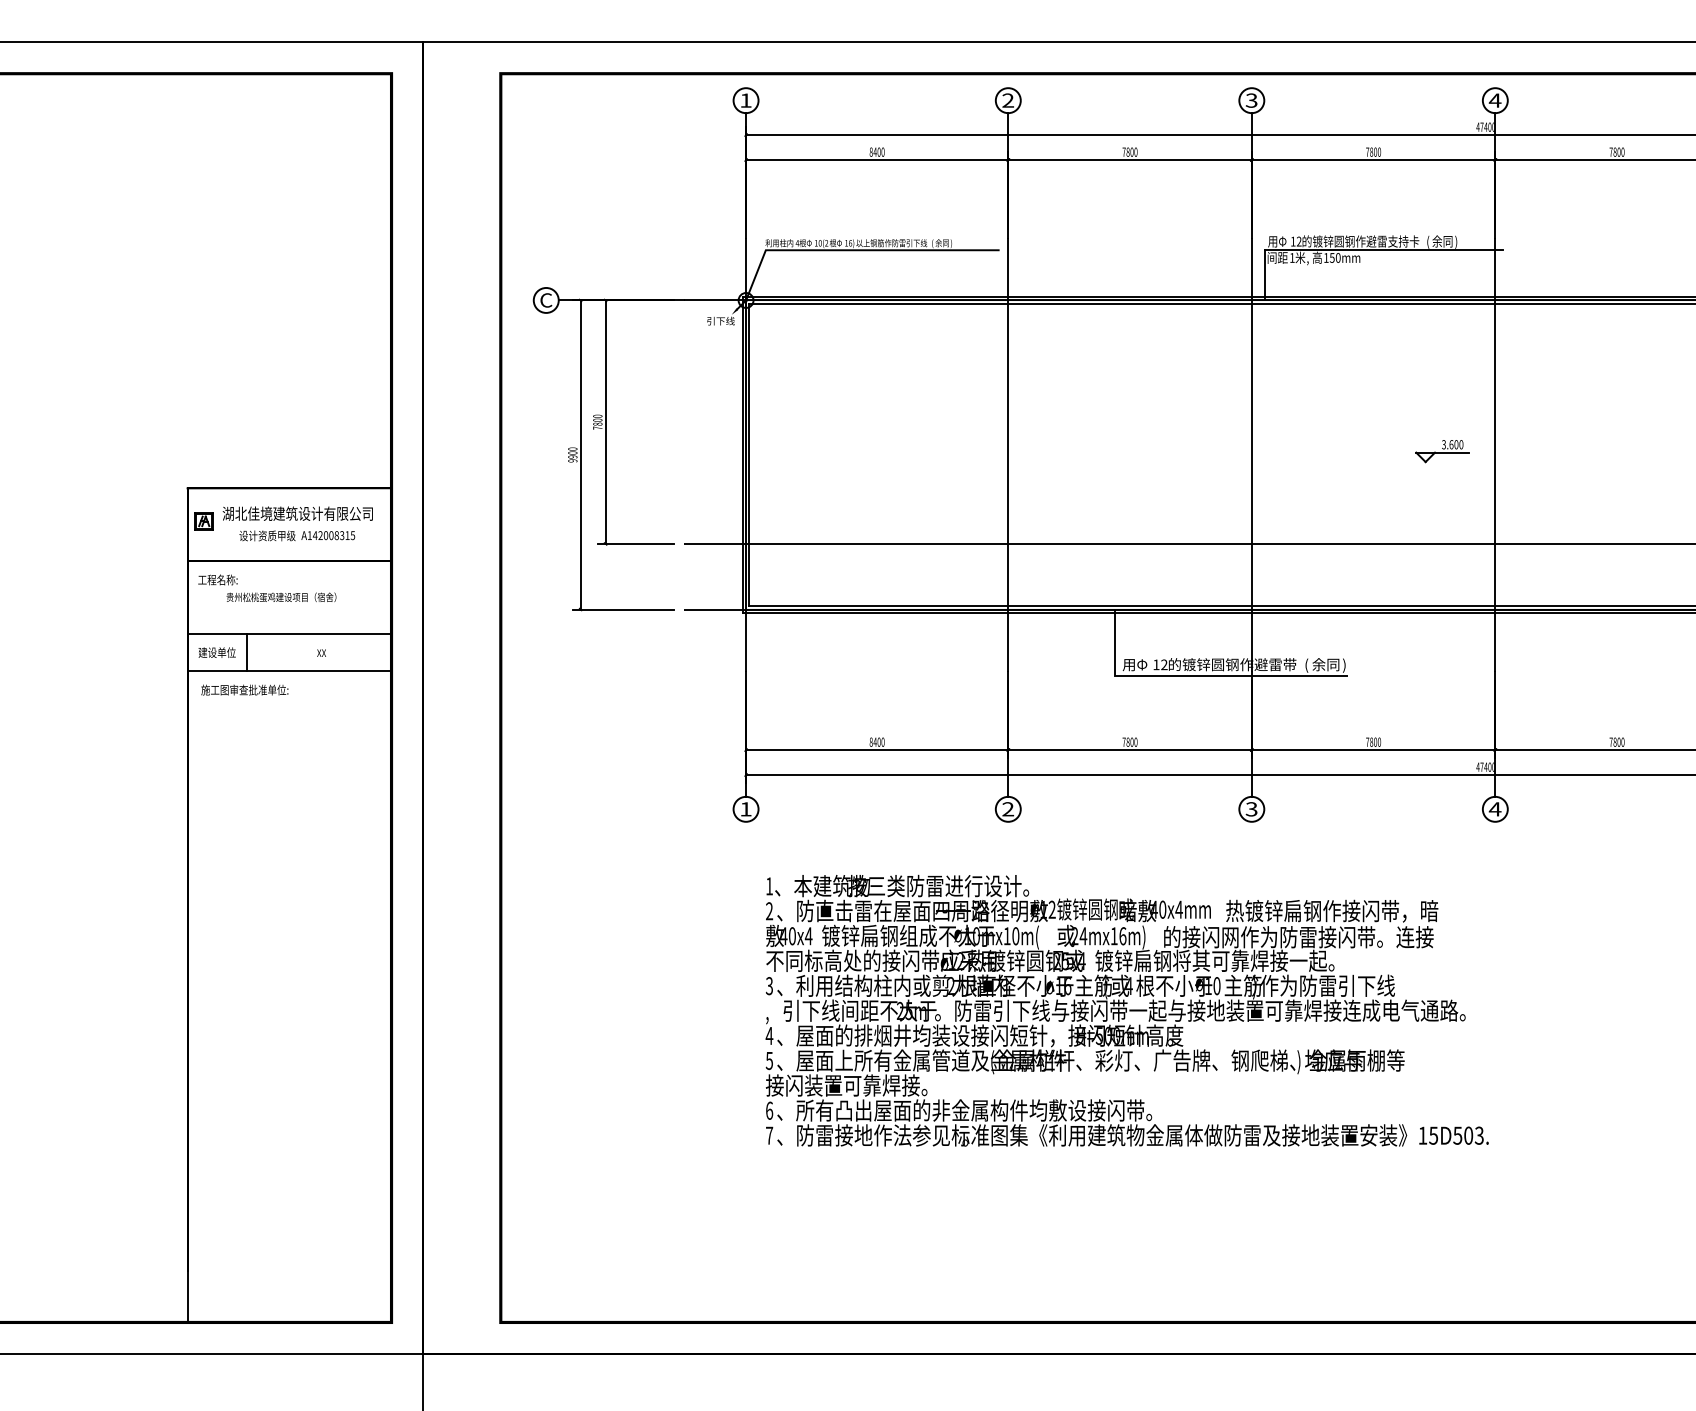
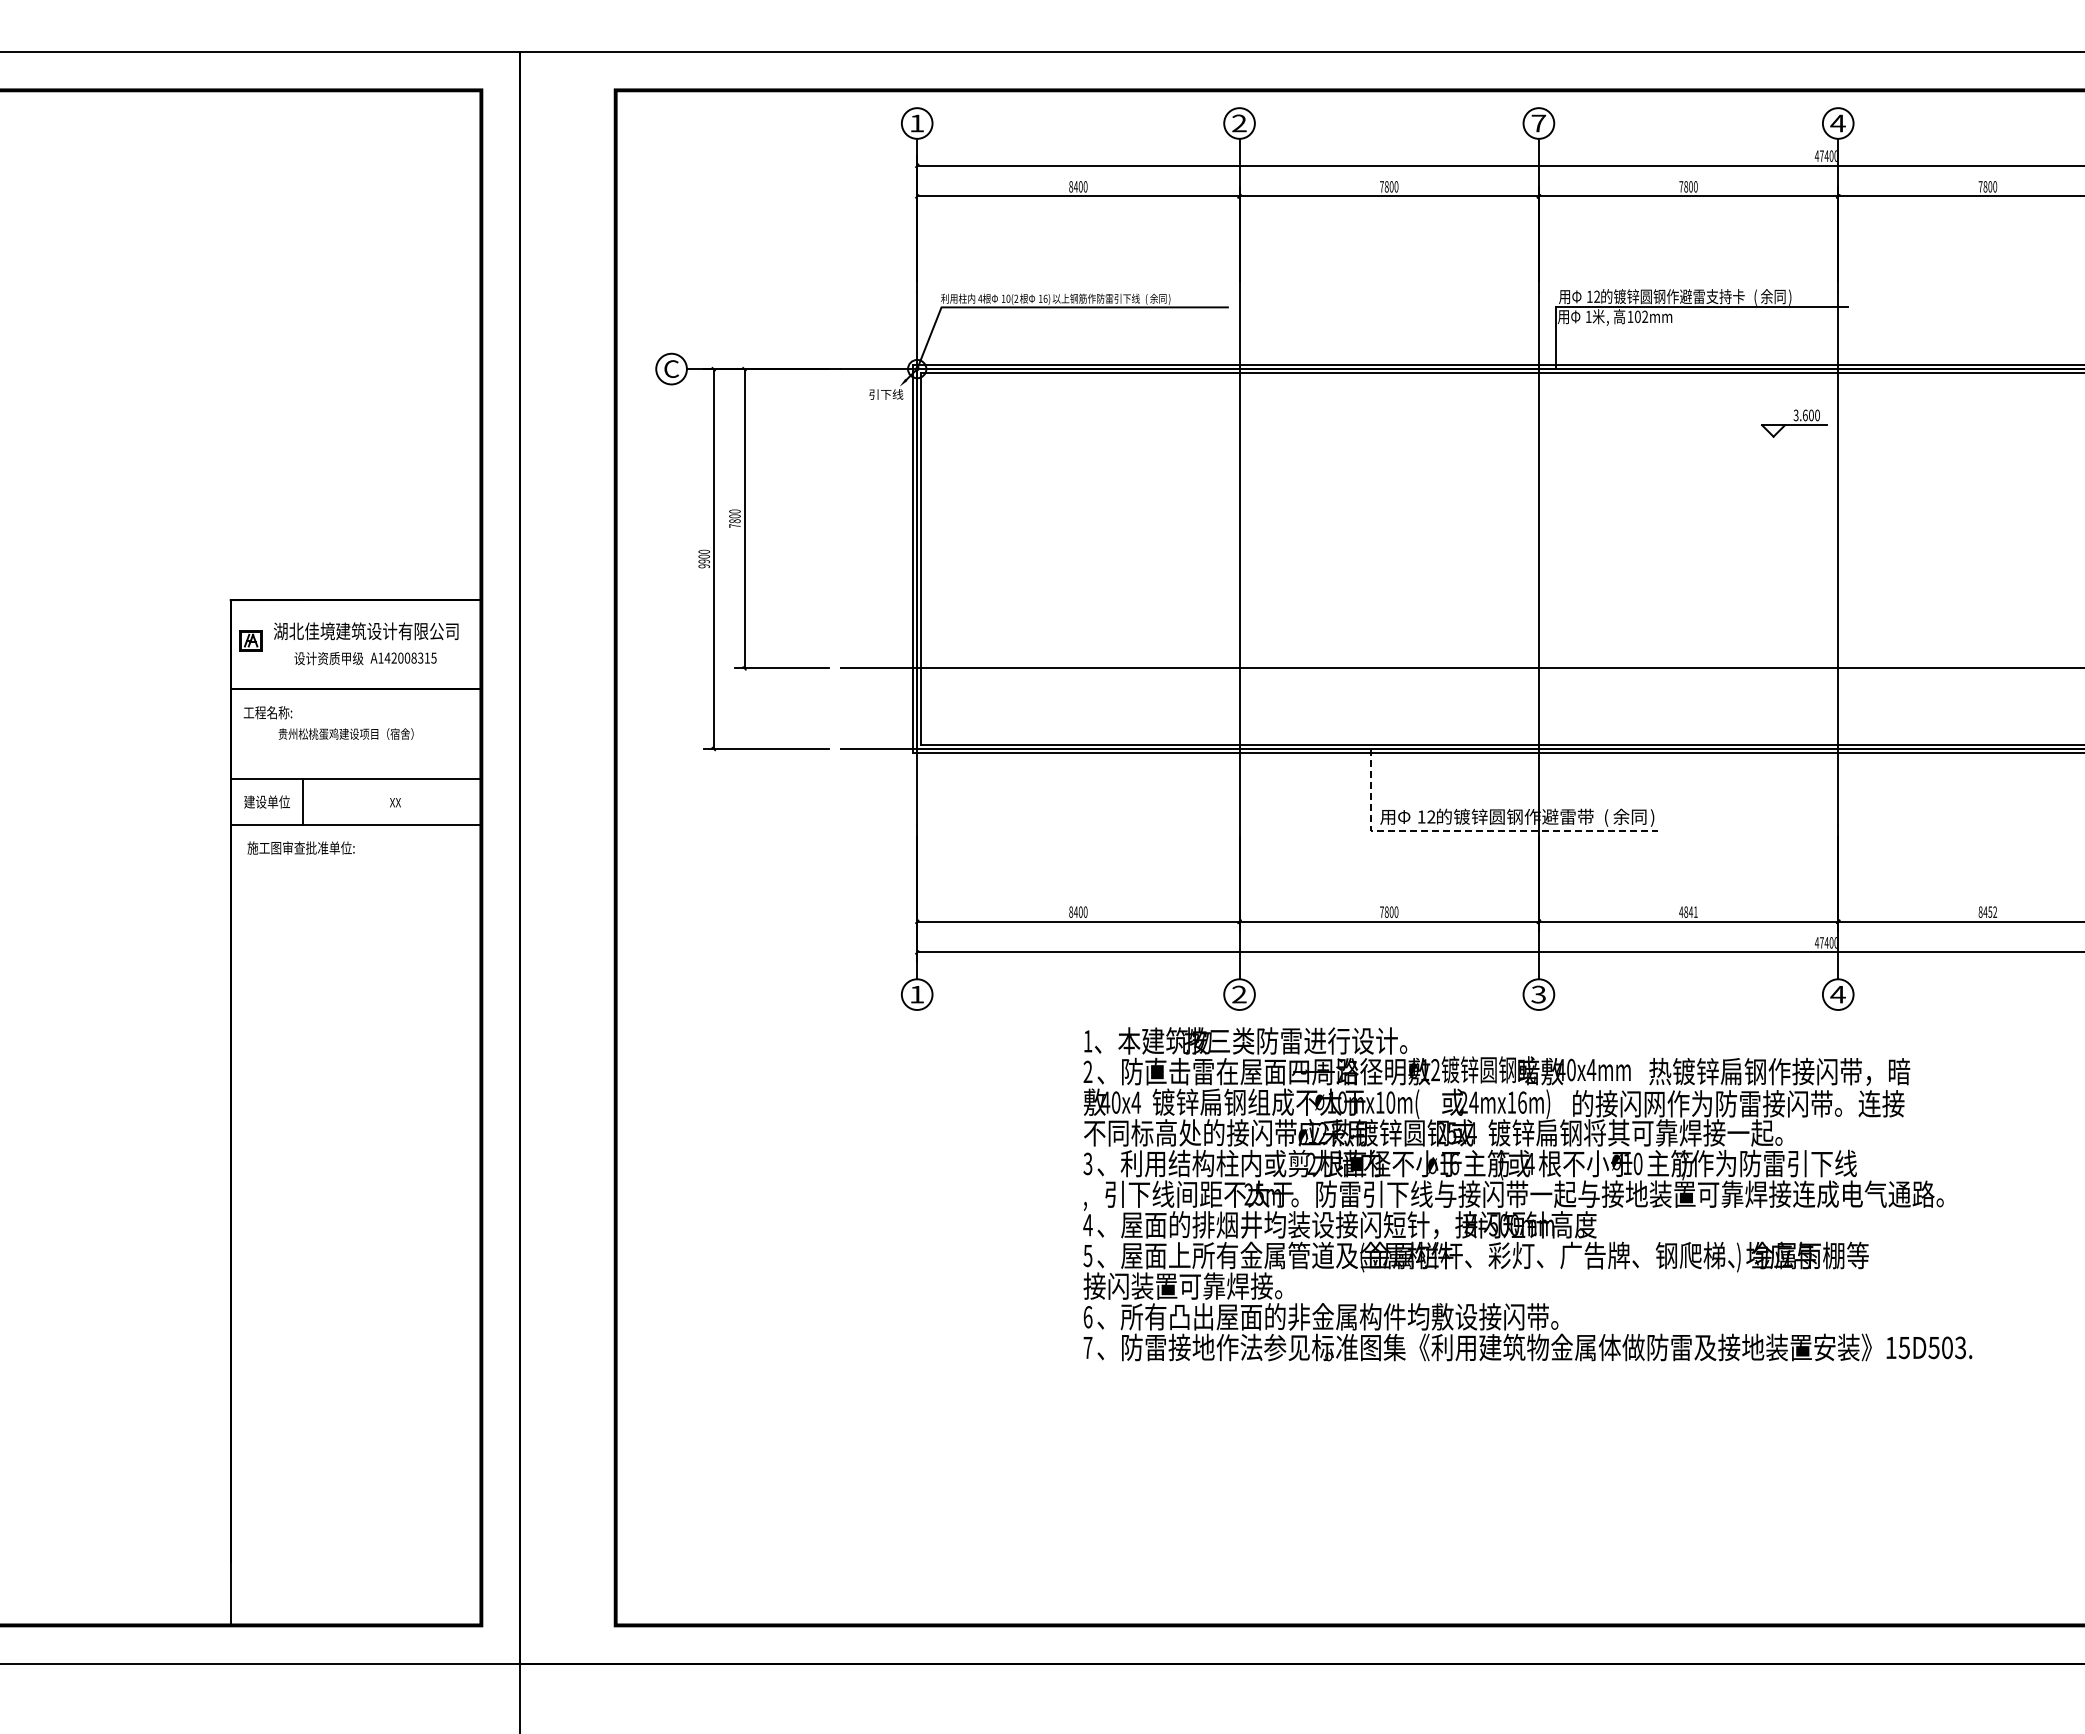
text: (1251, 100) -> (1538, 123), 3 -> 7
text: (1277, 257) -> (1570, 316), 间距 -> 用Φ
text: (1335, 257) -> (1641, 316), 150mm -> 102mm
part: (1442, 451) -> (1794, 423), moved
line: (1197, 675) -> (1472, 830), solid -> dashed
text: (1373, 741) -> (1688, 911), 7800 -> 4841
text: (1616, 741) -> (1987, 911), 7800 -> 8452
part: (1127, 1010) -> (1527, 1194), moved

